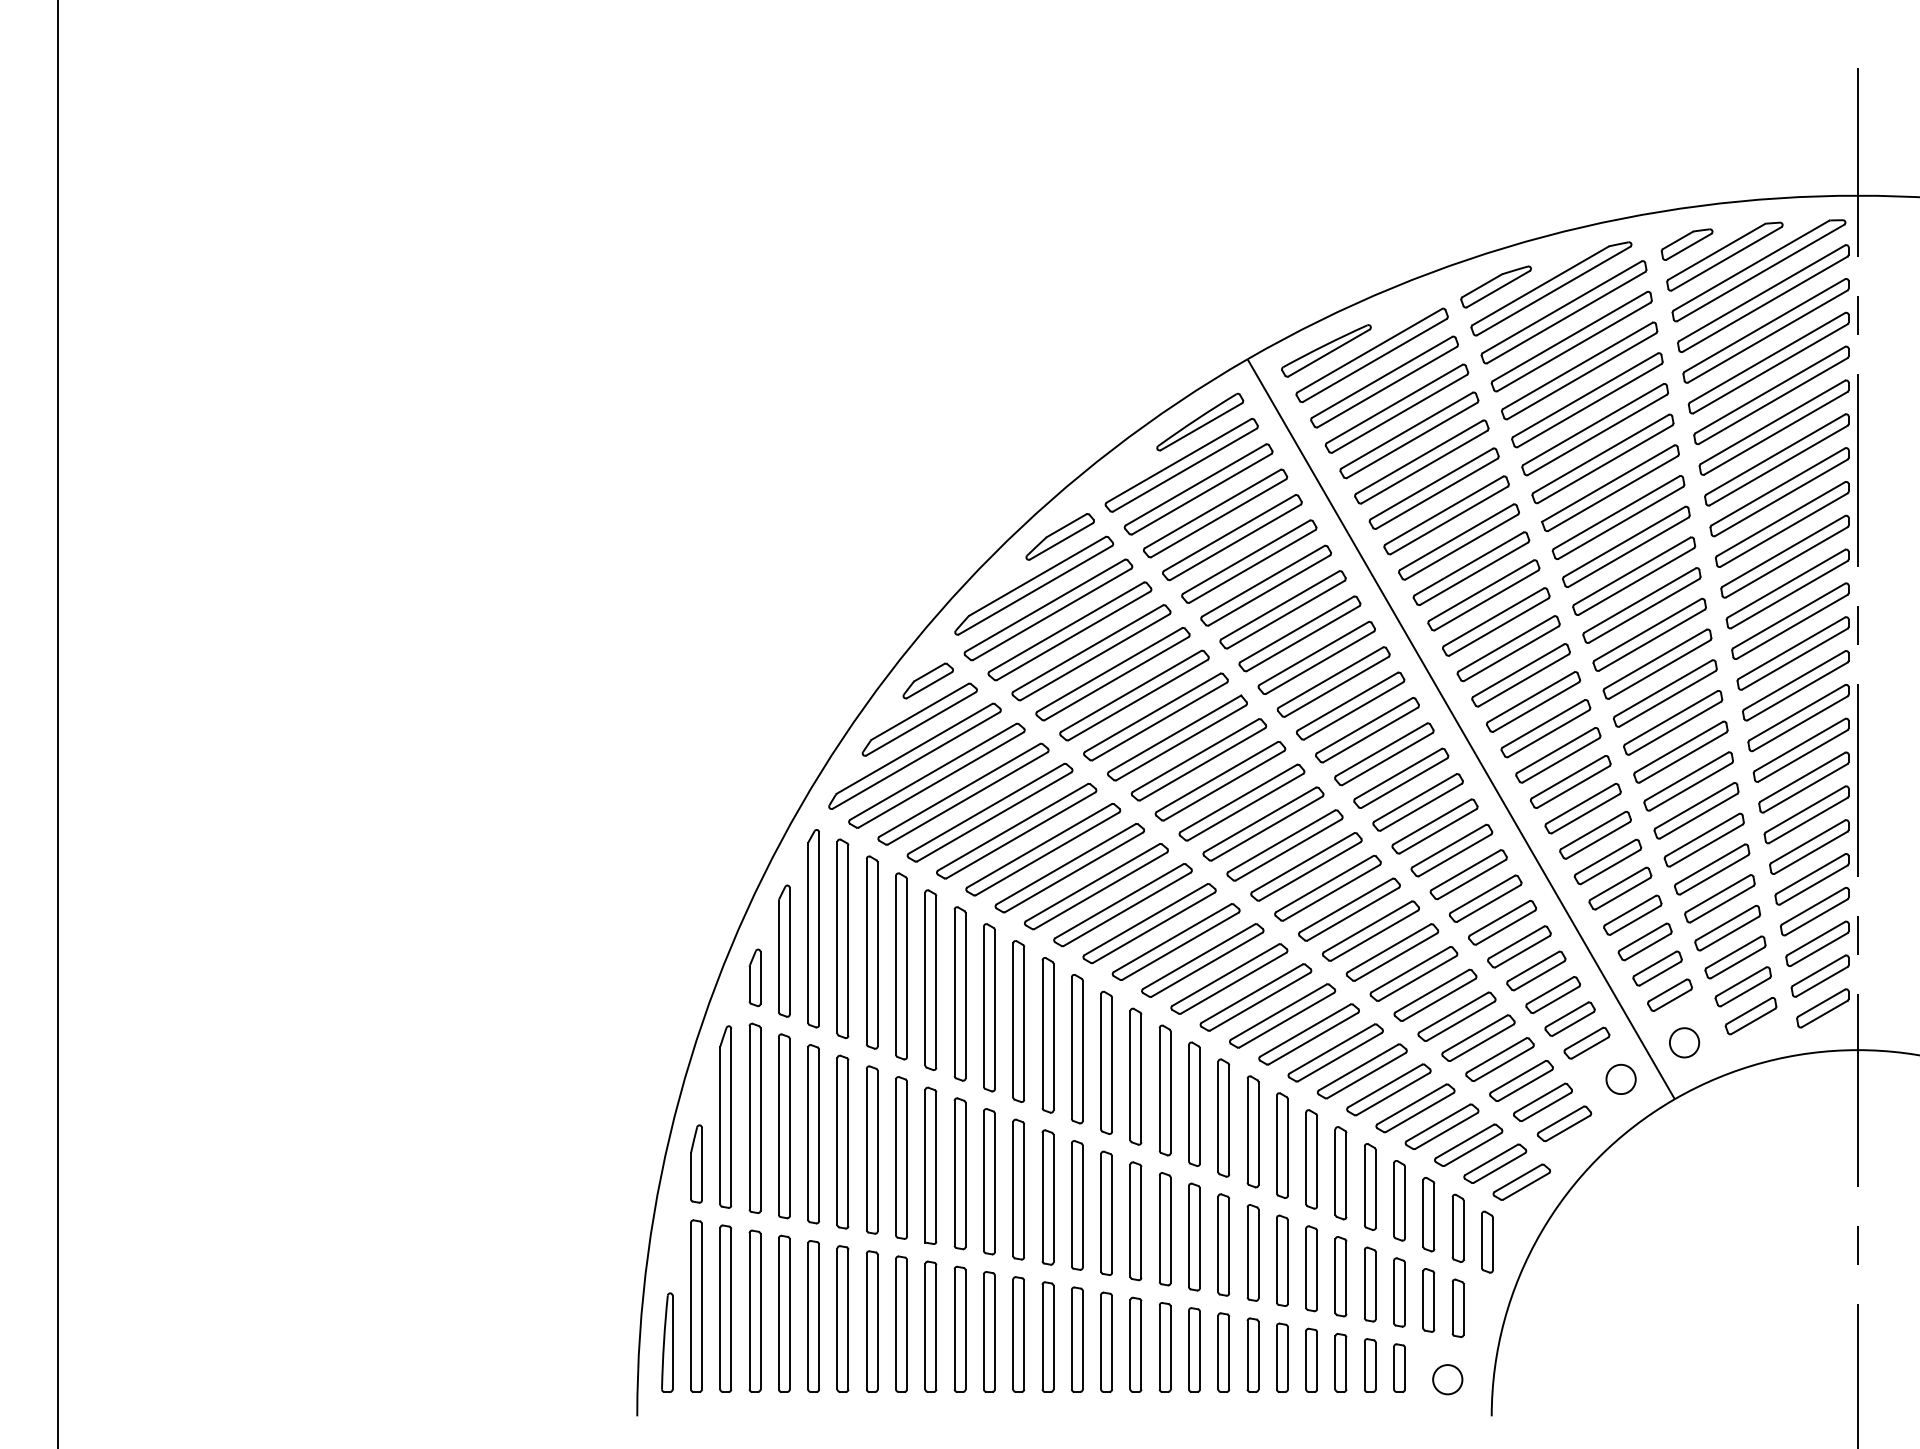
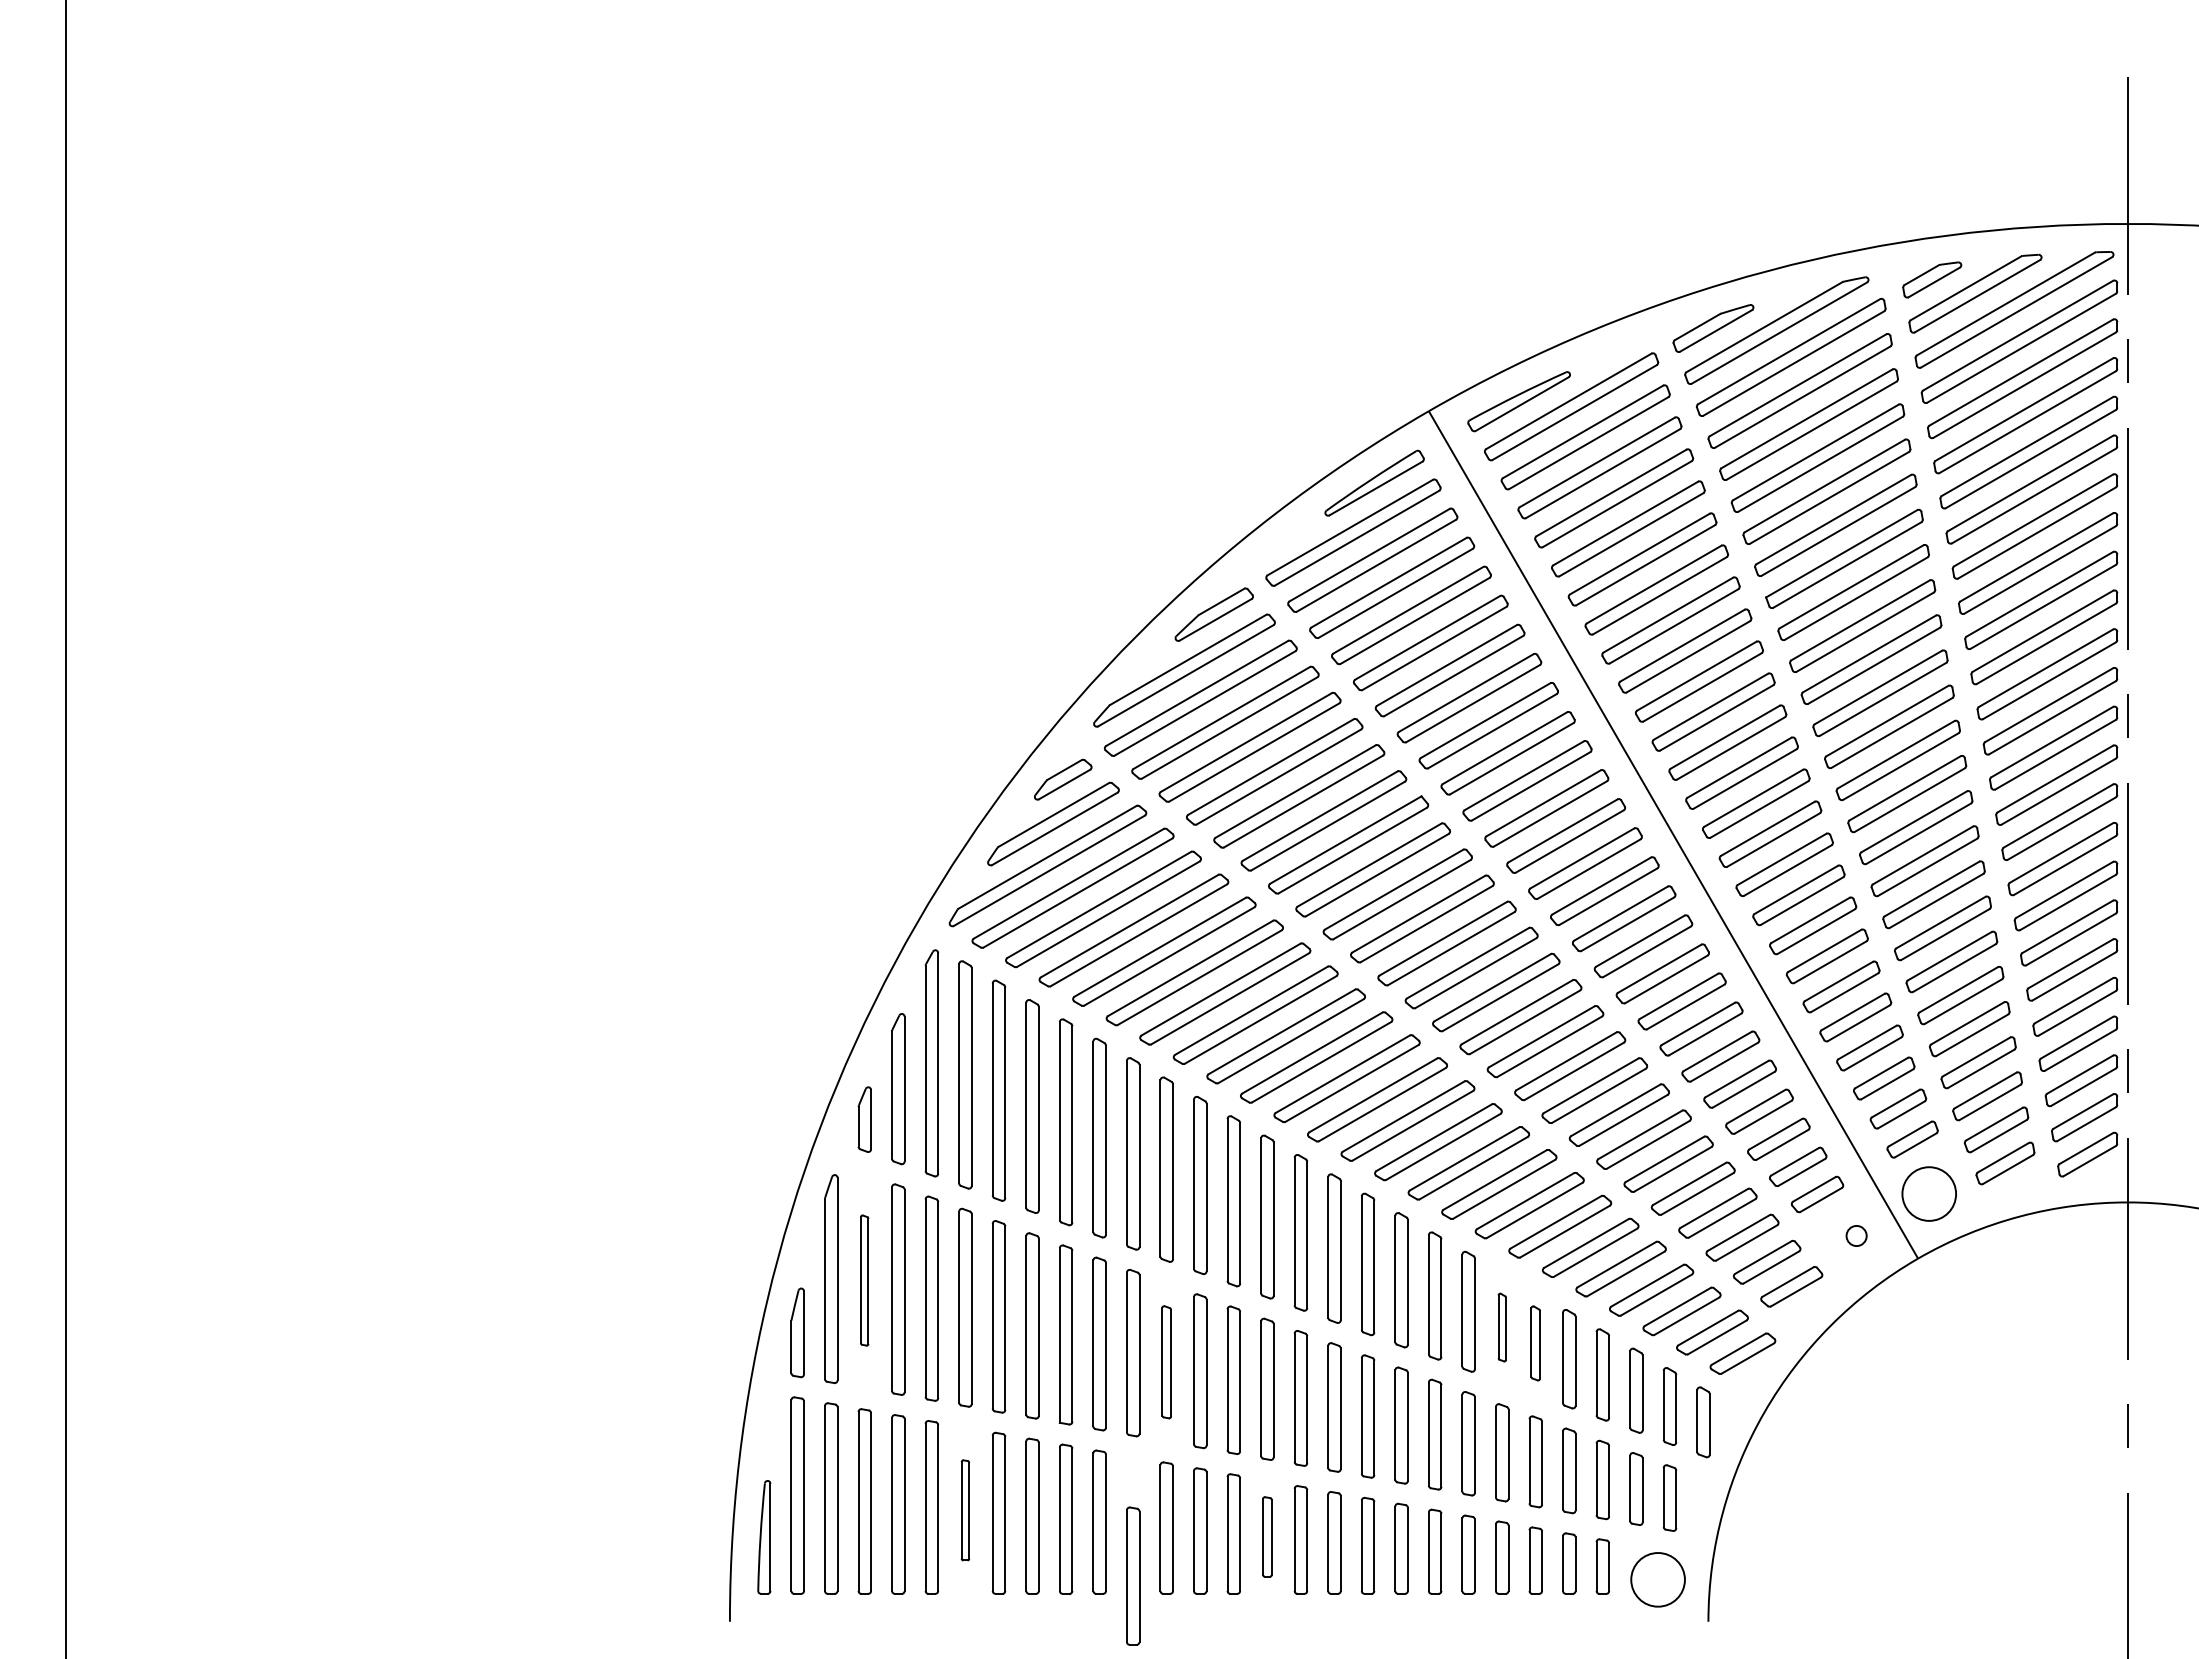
circle: (1684, 1042) -> (1929, 1193), size x1.6
circle: (1621, 1079) -> (1856, 1235), size x0.6
part: (754, 1118) -> (864, 1280), size x0.6
part: (1311, 1159) -> (1502, 1327), size x0.6
part: (1340, 1173) -> (1535, 1343), size x0.7
part: (1018, 1189) -> (1166, 1362), size x0.7
part: (842, 1319) -> (965, 1510), size x0.6
part: (989, 1331) -> (1133, 1575), moved
part: (1106, 1341) -> (1267, 1536), size x0.7
circle: (1447, 1379) -> (1657, 1579), size x1.6

